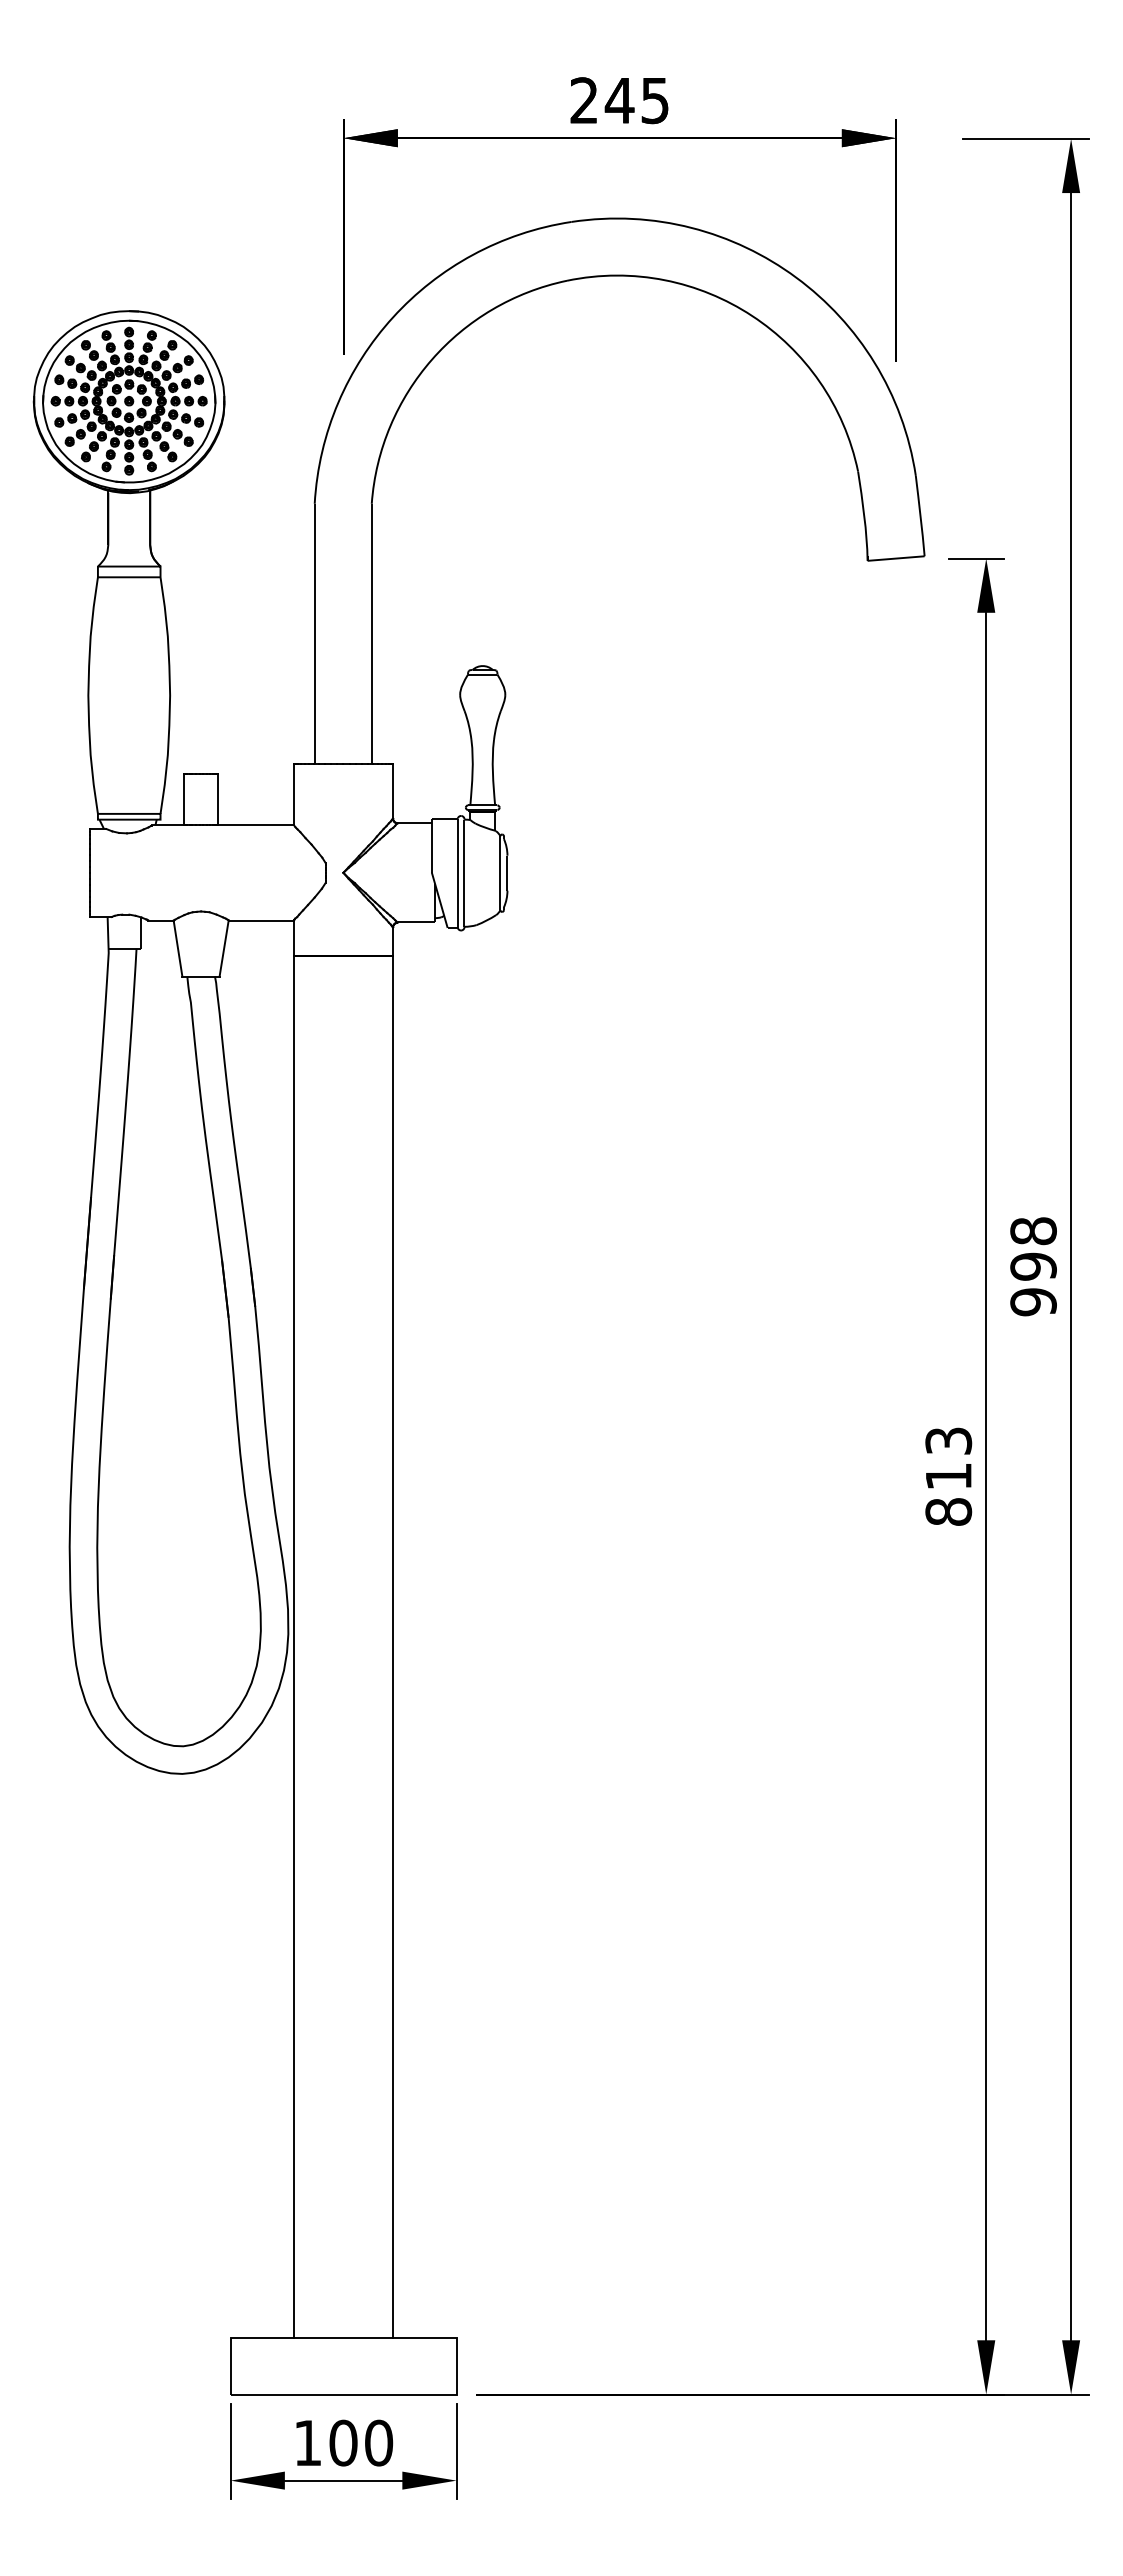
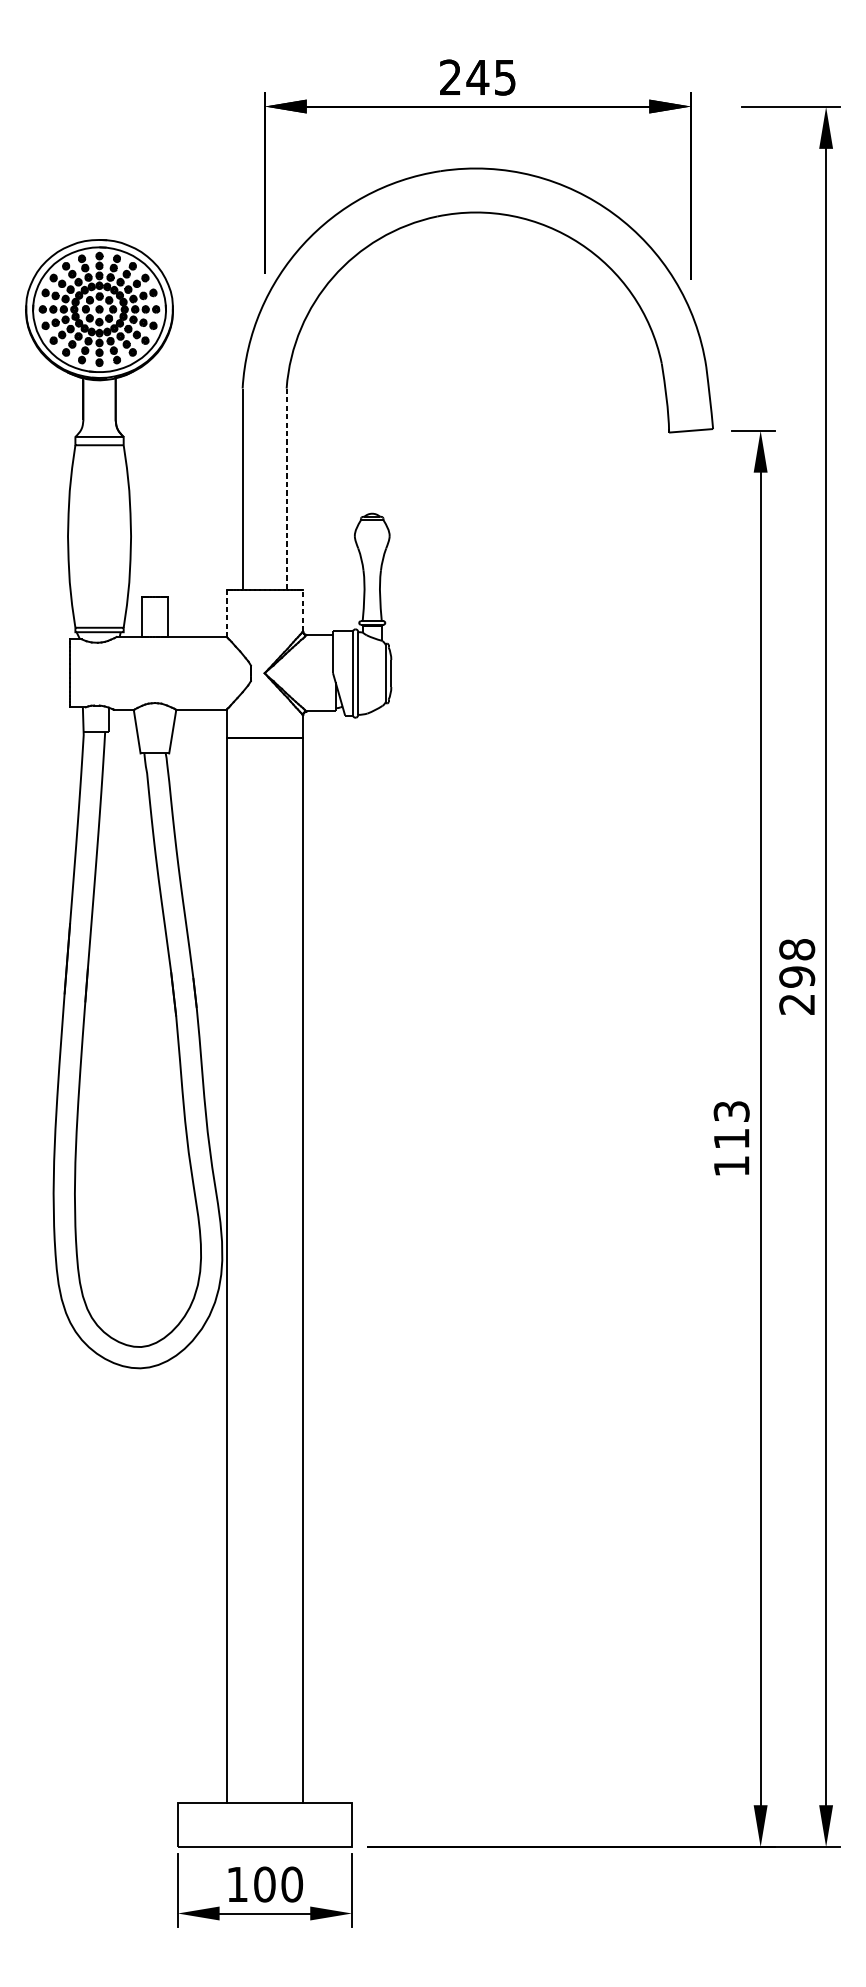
line: (371, 634) -> (286, 489), solid -> dashed
line: (393, 791) -> (303, 610), solid -> dashed
line: (294, 795) -> (227, 613), solid -> dashed
text: (1033, 1302) -> (797, 1004), 998 -> 298
text: (948, 1511) -> (731, 1165), 813 -> 113

